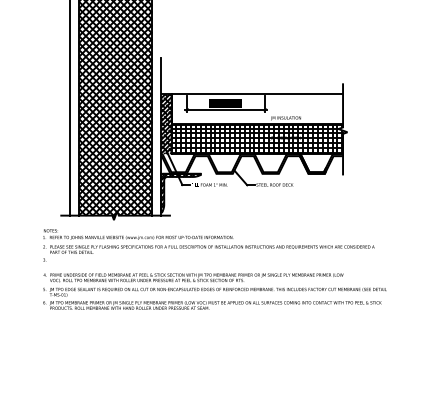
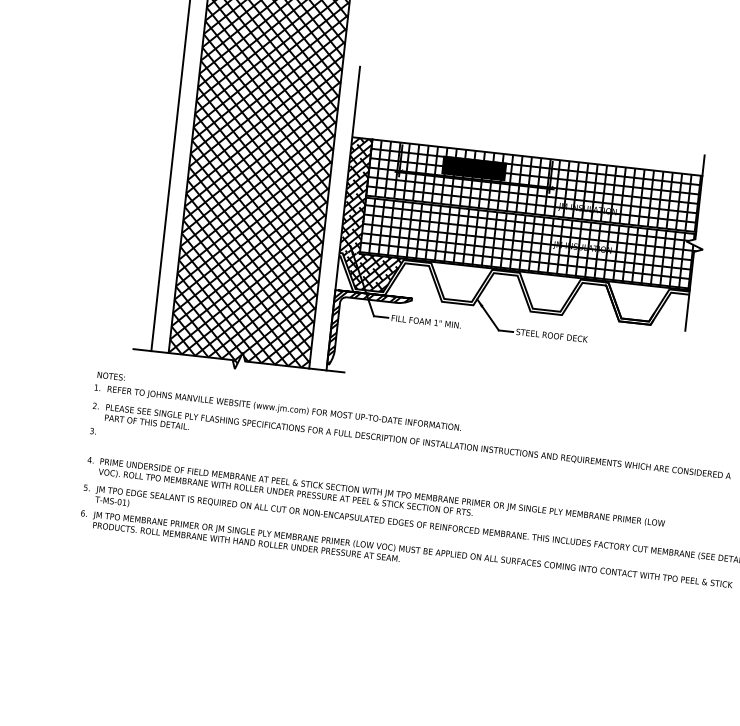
hatch: (257, 108) -> (534, 184), added
hatch: (178, 162) -> (371, 271), added

